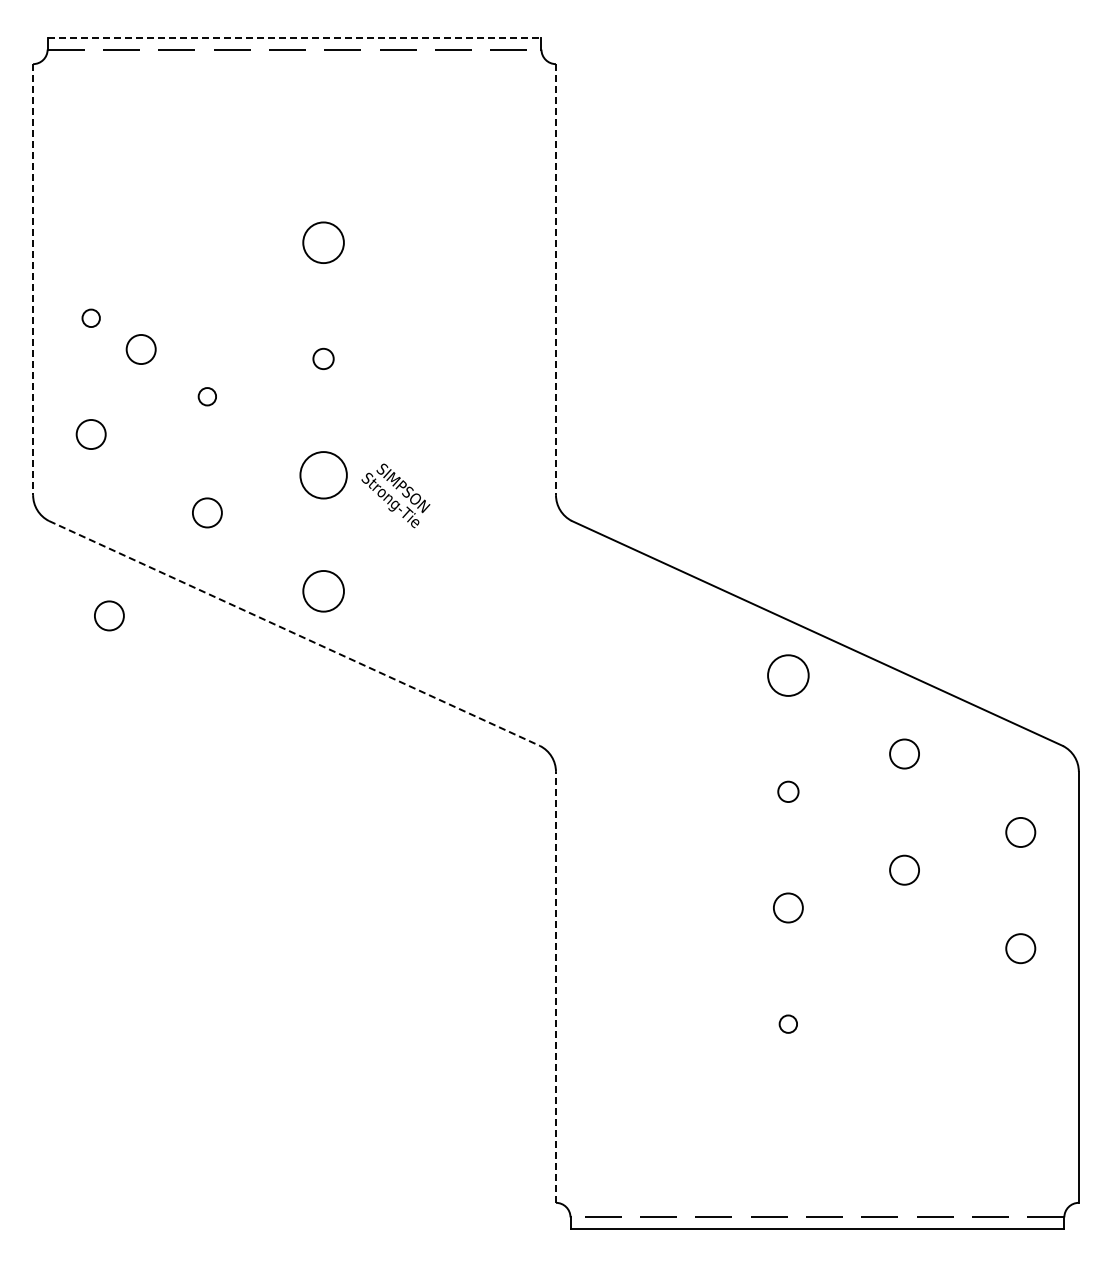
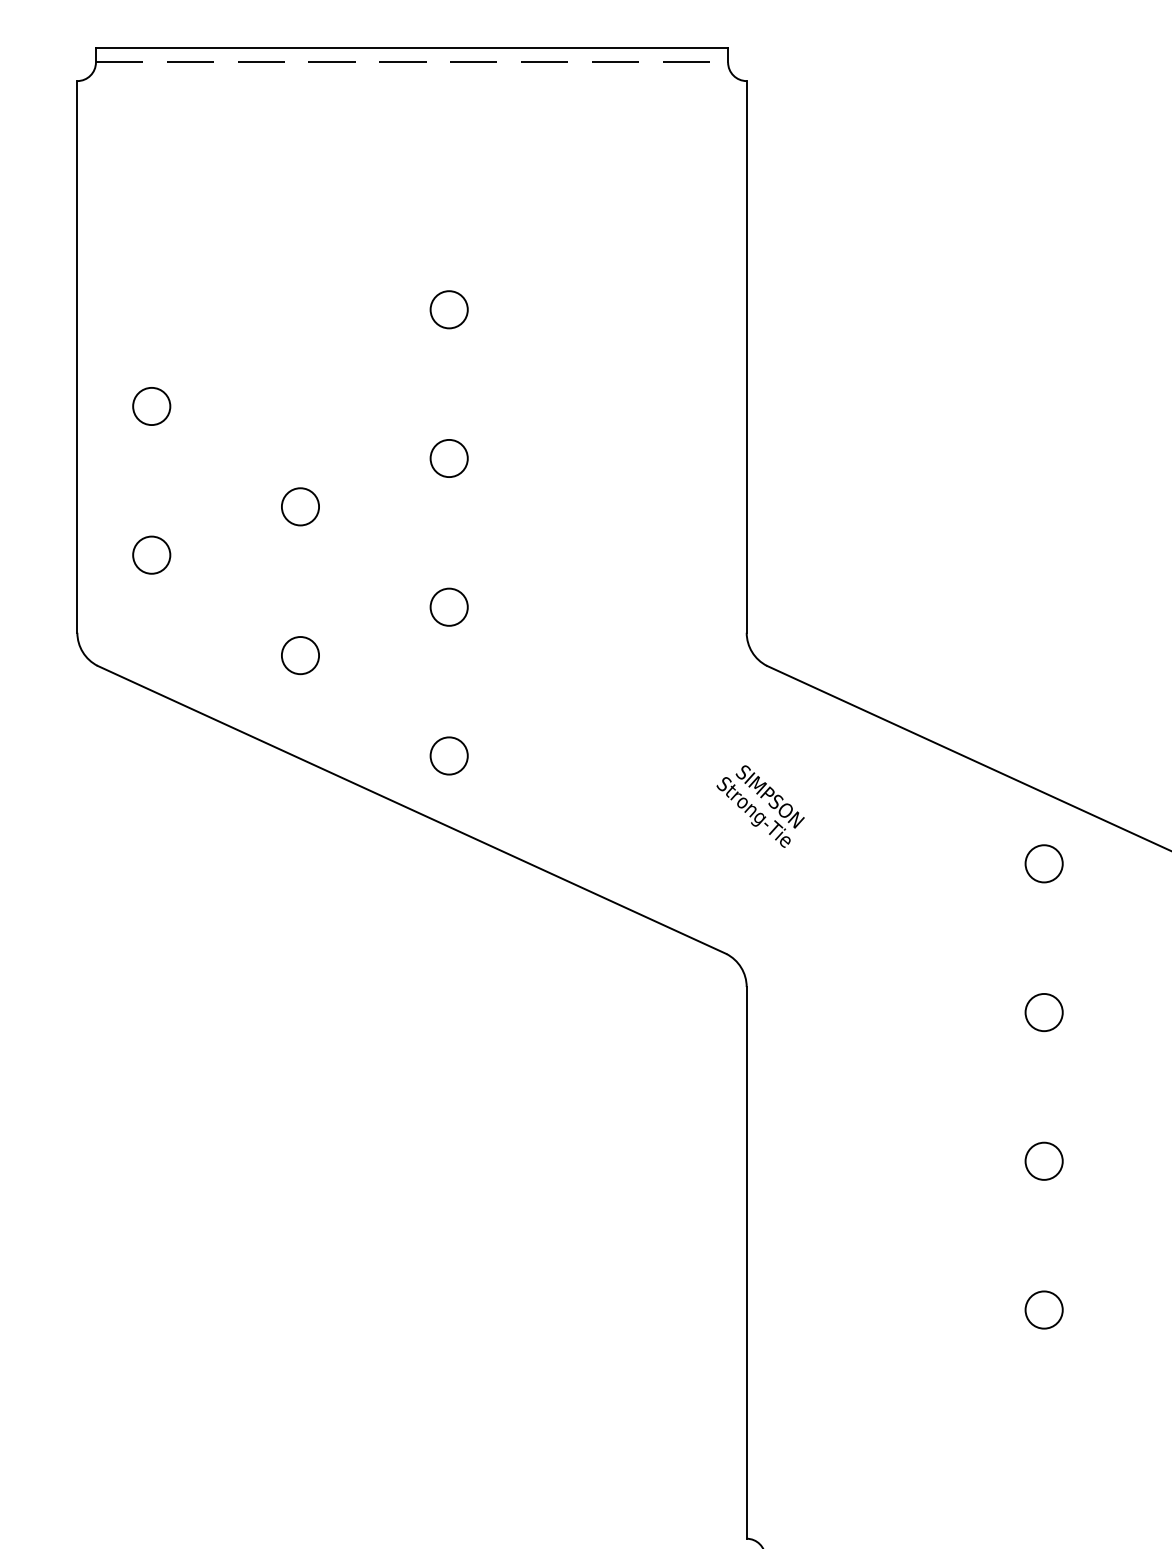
line: (294, 38) -> (411, 48), dashed -> solid
circle: (323, 242) -> (449, 309), size x0.71
line: (33, 280) -> (77, 358), dashed -> solid
line: (556, 280) -> (747, 358), dashed -> solid
circle: (90, 317) -> (150, 405), size x1.67
circle: (140, 349) -> (214, 446), removed
circle: (323, 358) -> (449, 457), size x1.43
circle: (206, 396) -> (299, 506), size x1.67
circle: (323, 474) -> (449, 606), size x0.62
text: (395, 495) -> (760, 806), moved
circle: (323, 591) -> (449, 756), size x0.71
circle: (109, 615) -> (175, 786), removed
line: (295, 633) -> (413, 809), dashed -> solid
circle: (787, 675) -> (1043, 863), size x0.71
circle: (788, 791) -> (1044, 1012), size x1.43
line: (556, 986) -> (747, 1261), dashed -> solid
circle: (787, 1023) -> (1043, 1309), size x1.67

